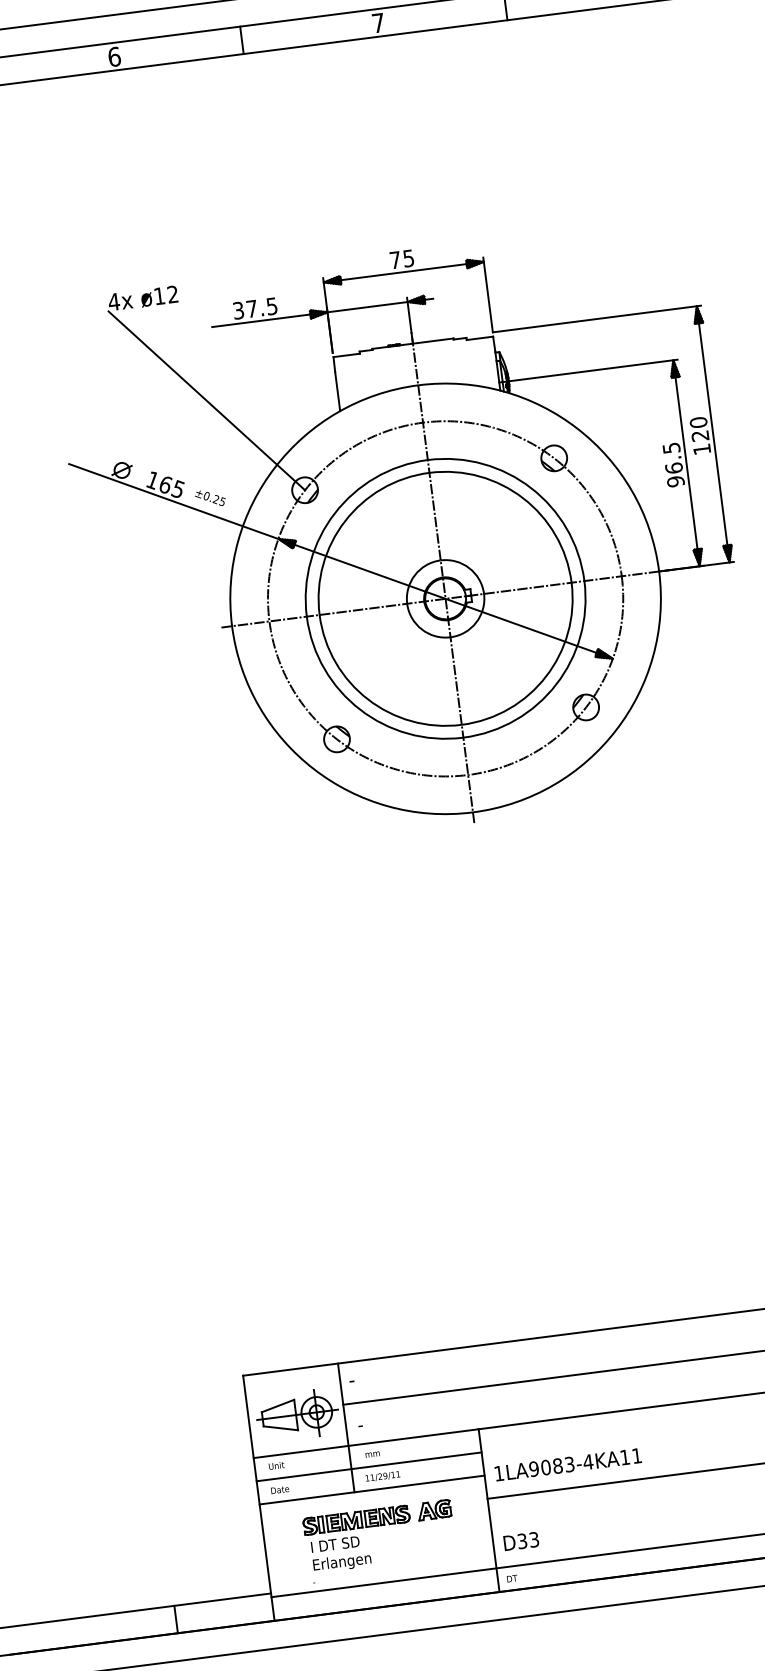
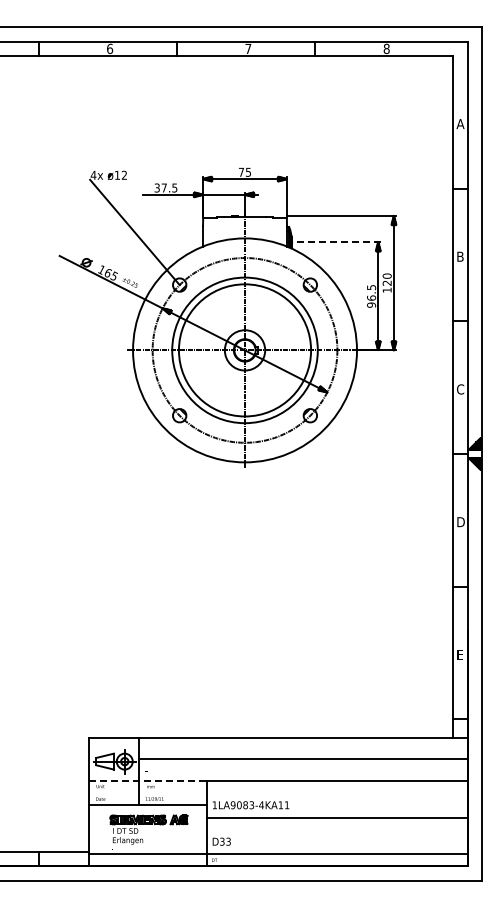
line: (587, 371) -> (333, 242), solid -> dashed
line: (366, 1444) -> (148, 781), solid -> dashed
line: (369, 1467) -> (148, 793), removed

